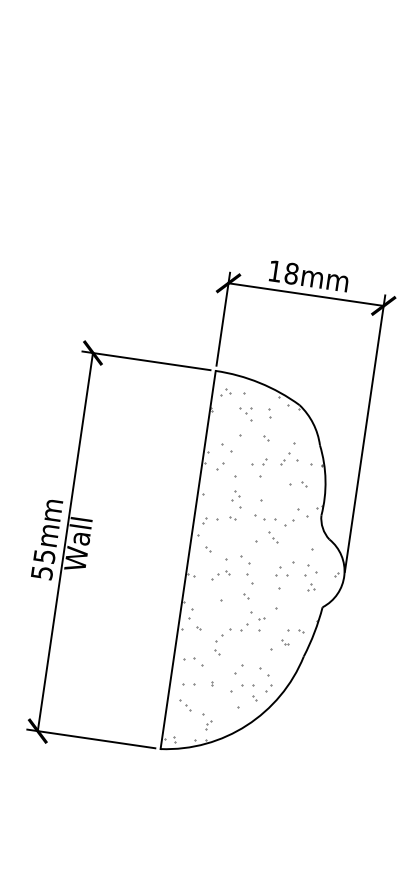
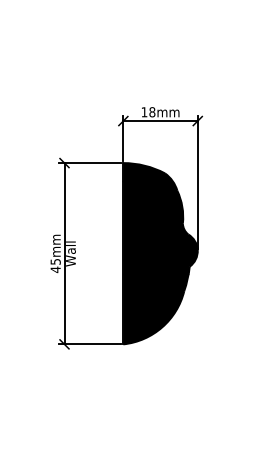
fill: (265, 570) -> (160, 253), added
text: (41, 572) -> (55, 269), 55mm -> 45mm

